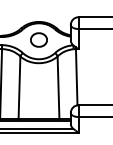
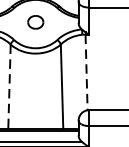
part: (38, 39) -> (35, 21), size x0.7
line: (76, 77) -> (86, 72), solid -> dashed
line: (19, 88) -> (9, 87), solid -> dashed

